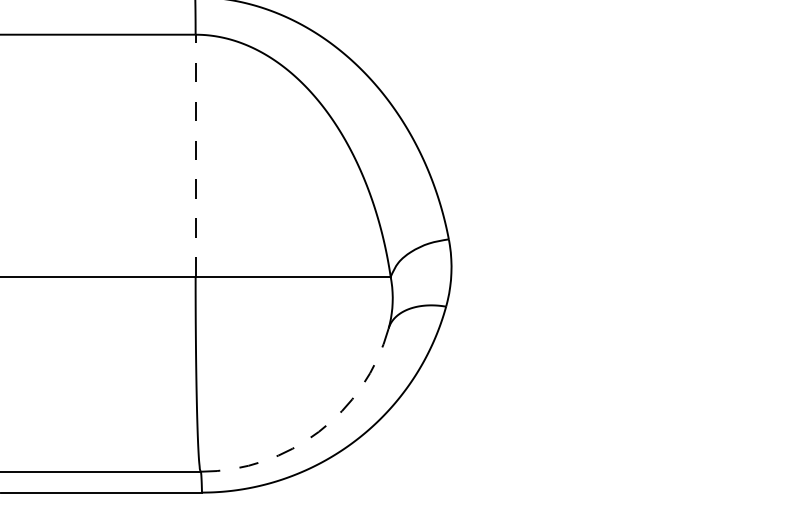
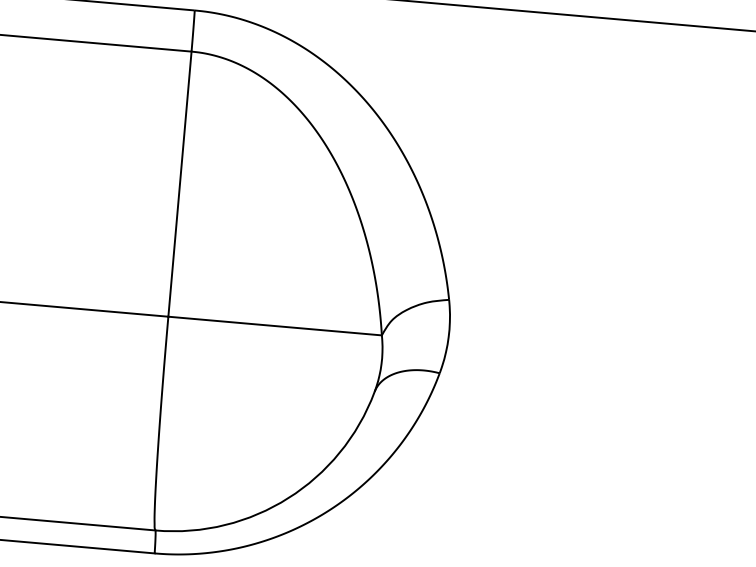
line: (195, 155) -> (179, 183), dashed -> solid
arc: (318, 431) -> (288, 497), dashed -> solid

